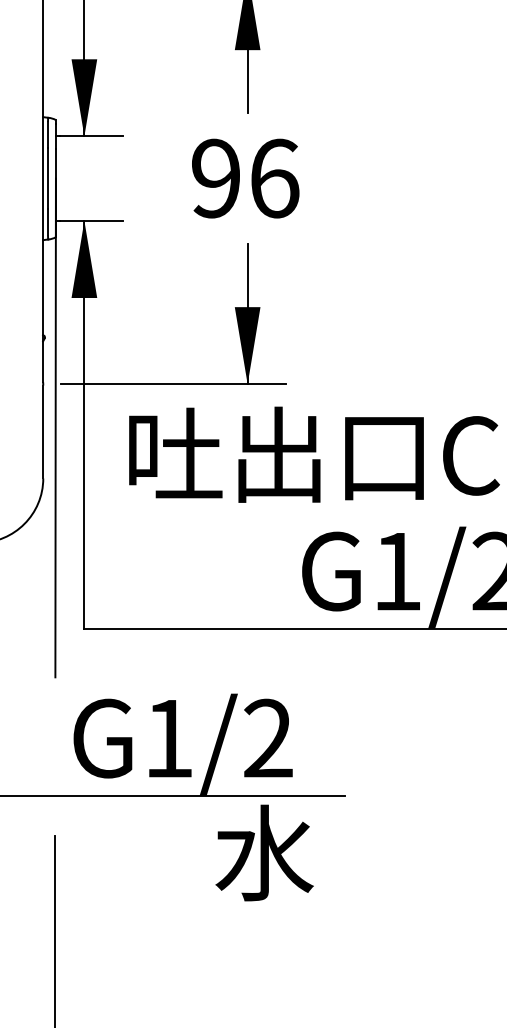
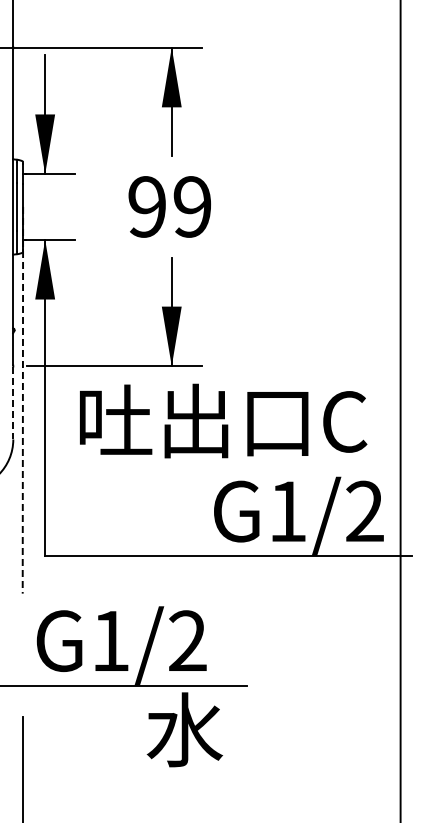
text: (274, 178) -> (192, 206), 96 -> 99
line: (55, 428) -> (22, 400), solid -> dashed
line: (43, 432) -> (13, 403), solid -> dashed

